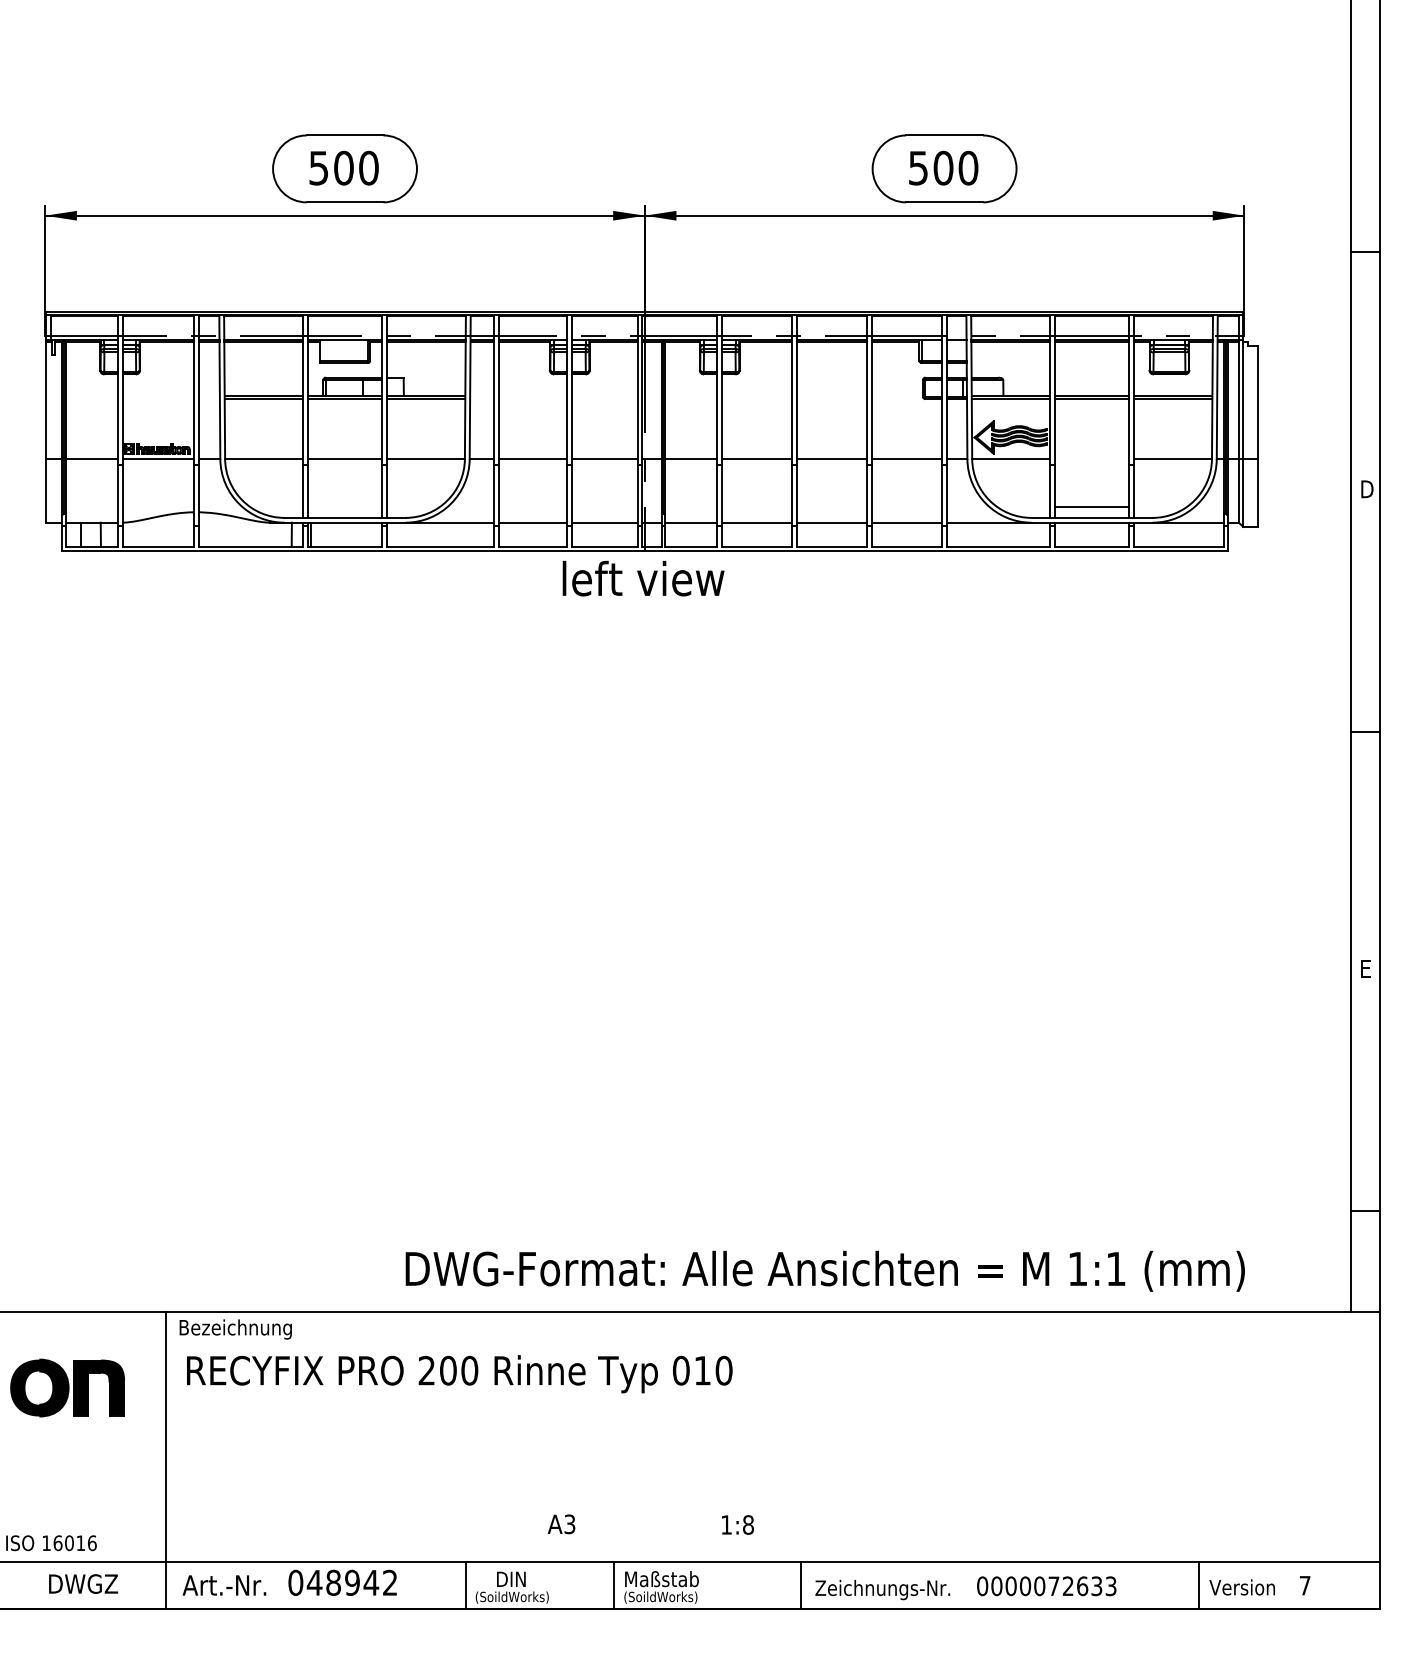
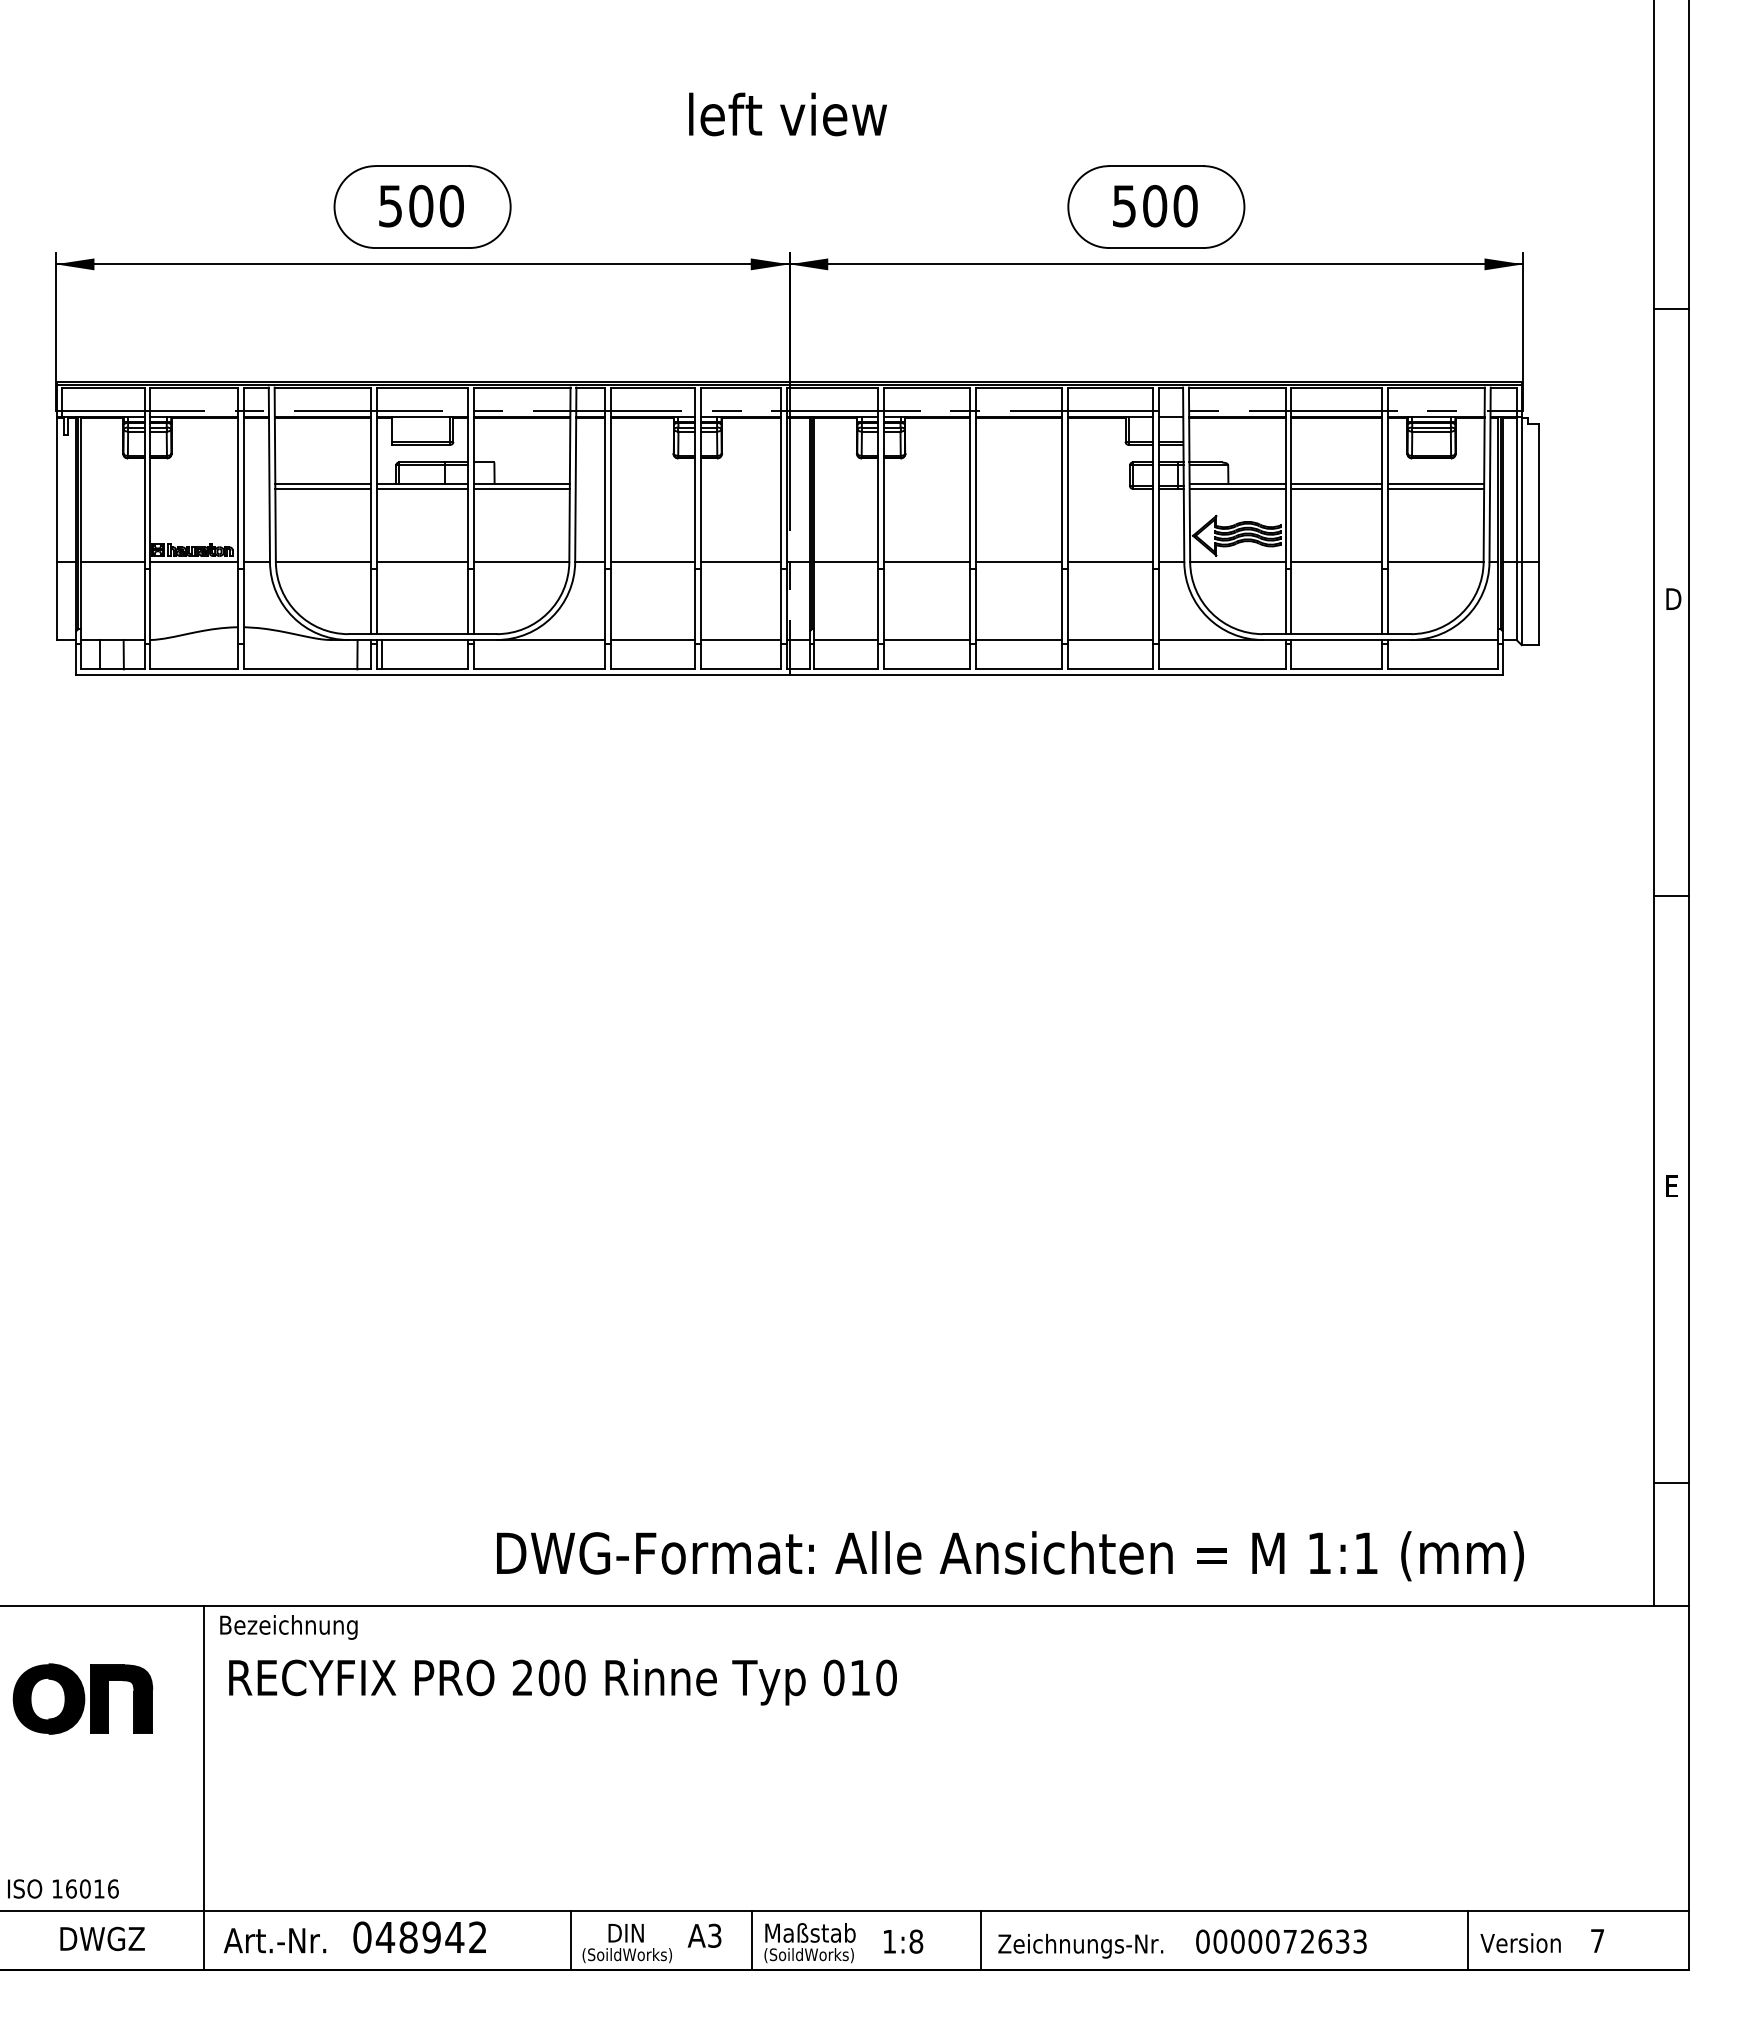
line: (1091, 507) -> (1336, 562), moved
text: (643, 578) -> (787, 114), moved
text: (561, 1524) -> (704, 1935), moved
text: (737, 1524) -> (903, 1941), moved

